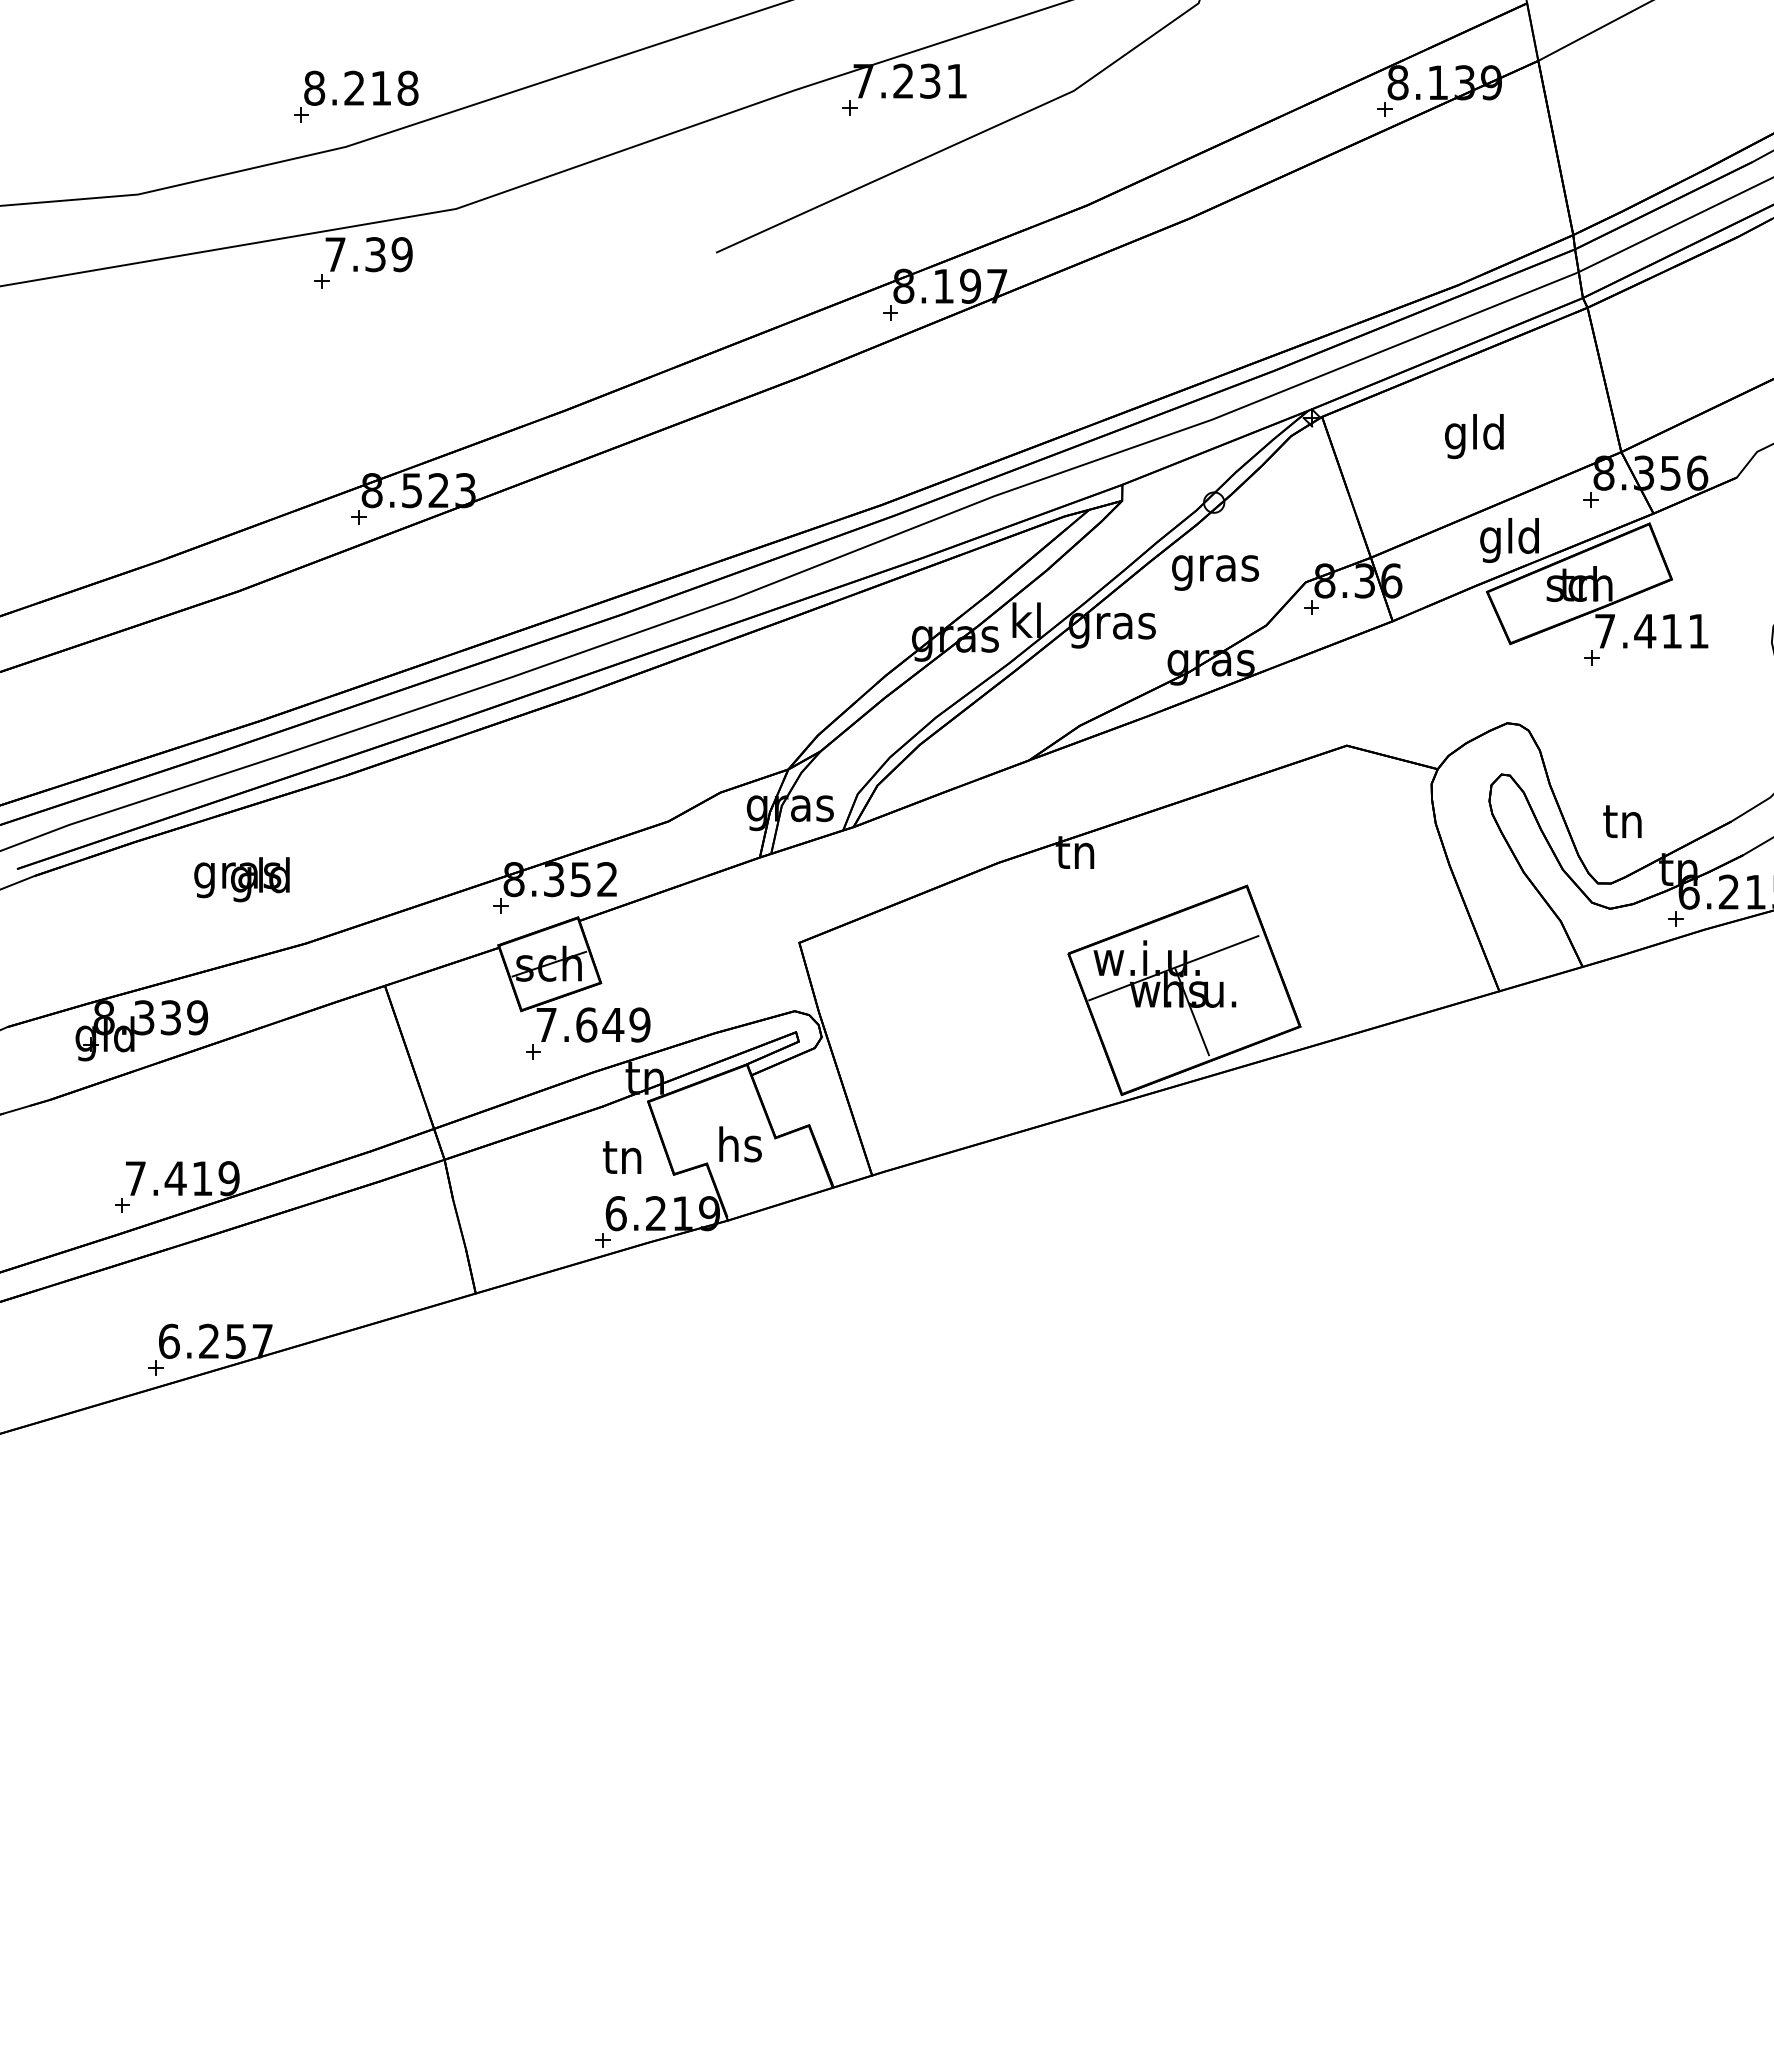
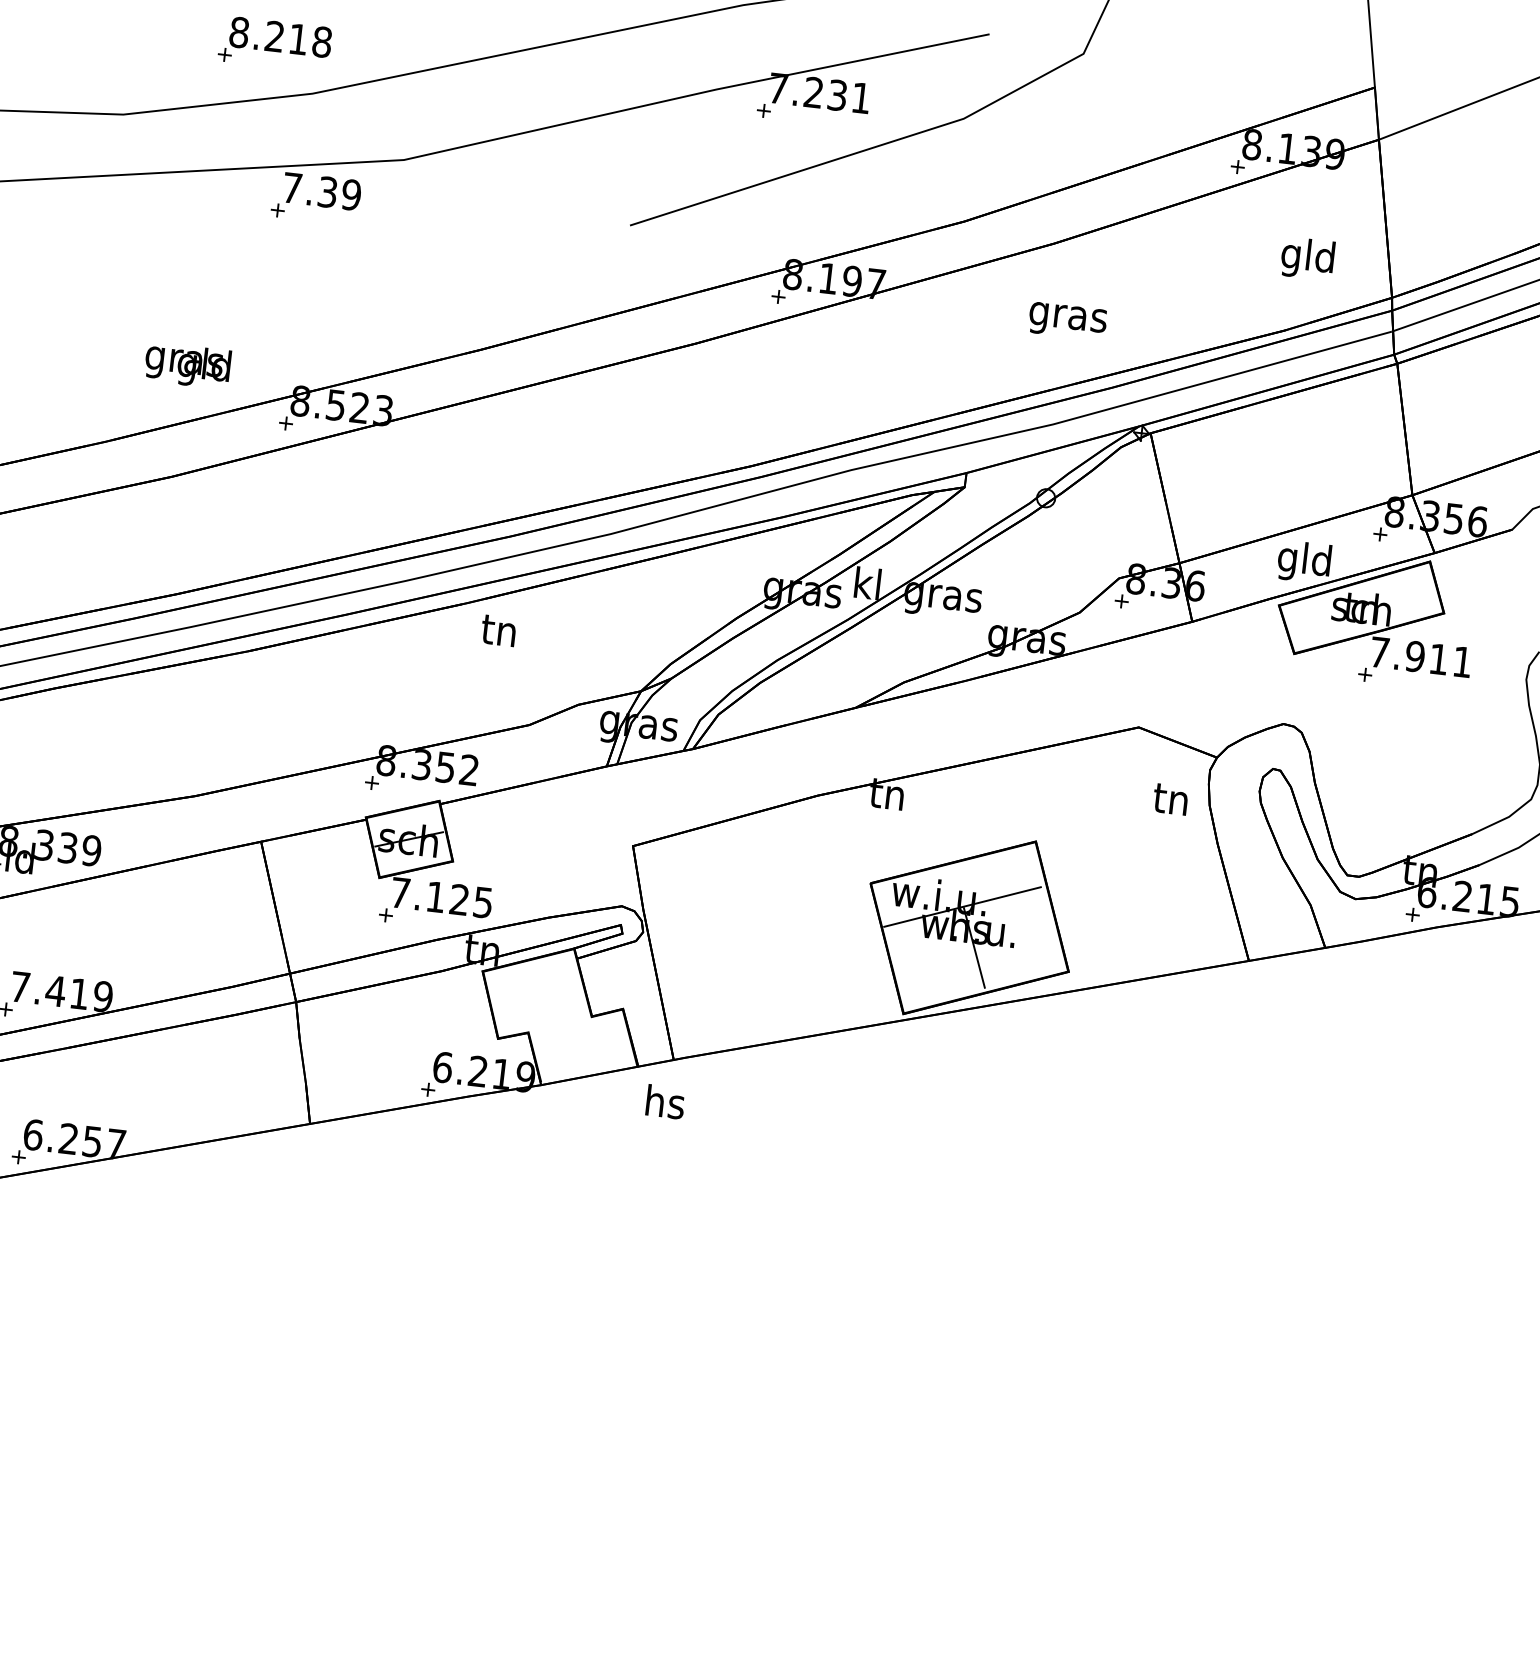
part: (356, 96) -> (275, 44), moved
text: (1474, 436) -> (1307, 258), moved
text: (1215, 572) -> (1067, 320), moved
text: (1645, 630) -> (1415, 655), 7.411 -> 7.911
text: (1622, 821) -> (1170, 799), moved
text: (241, 879) -> (187, 365), moved
text: (613, 1024) -> (459, 899), 7.649 -> 7.125
text: (740, 1144) -> (665, 1102), moved
text: (622, 1157) -> (499, 630), moved

